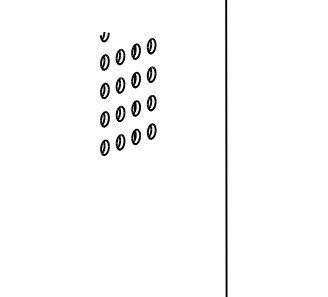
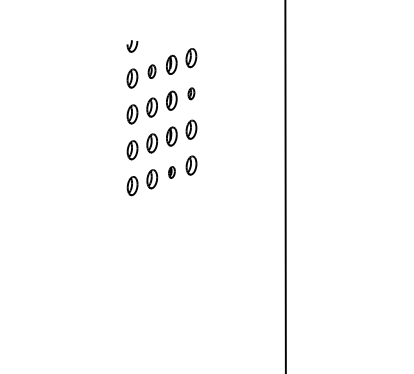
part: (119, 56) -> (151, 71), size x0.7
part: (151, 74) -> (191, 93), size x0.6
part: (135, 136) -> (171, 172), size x0.6

